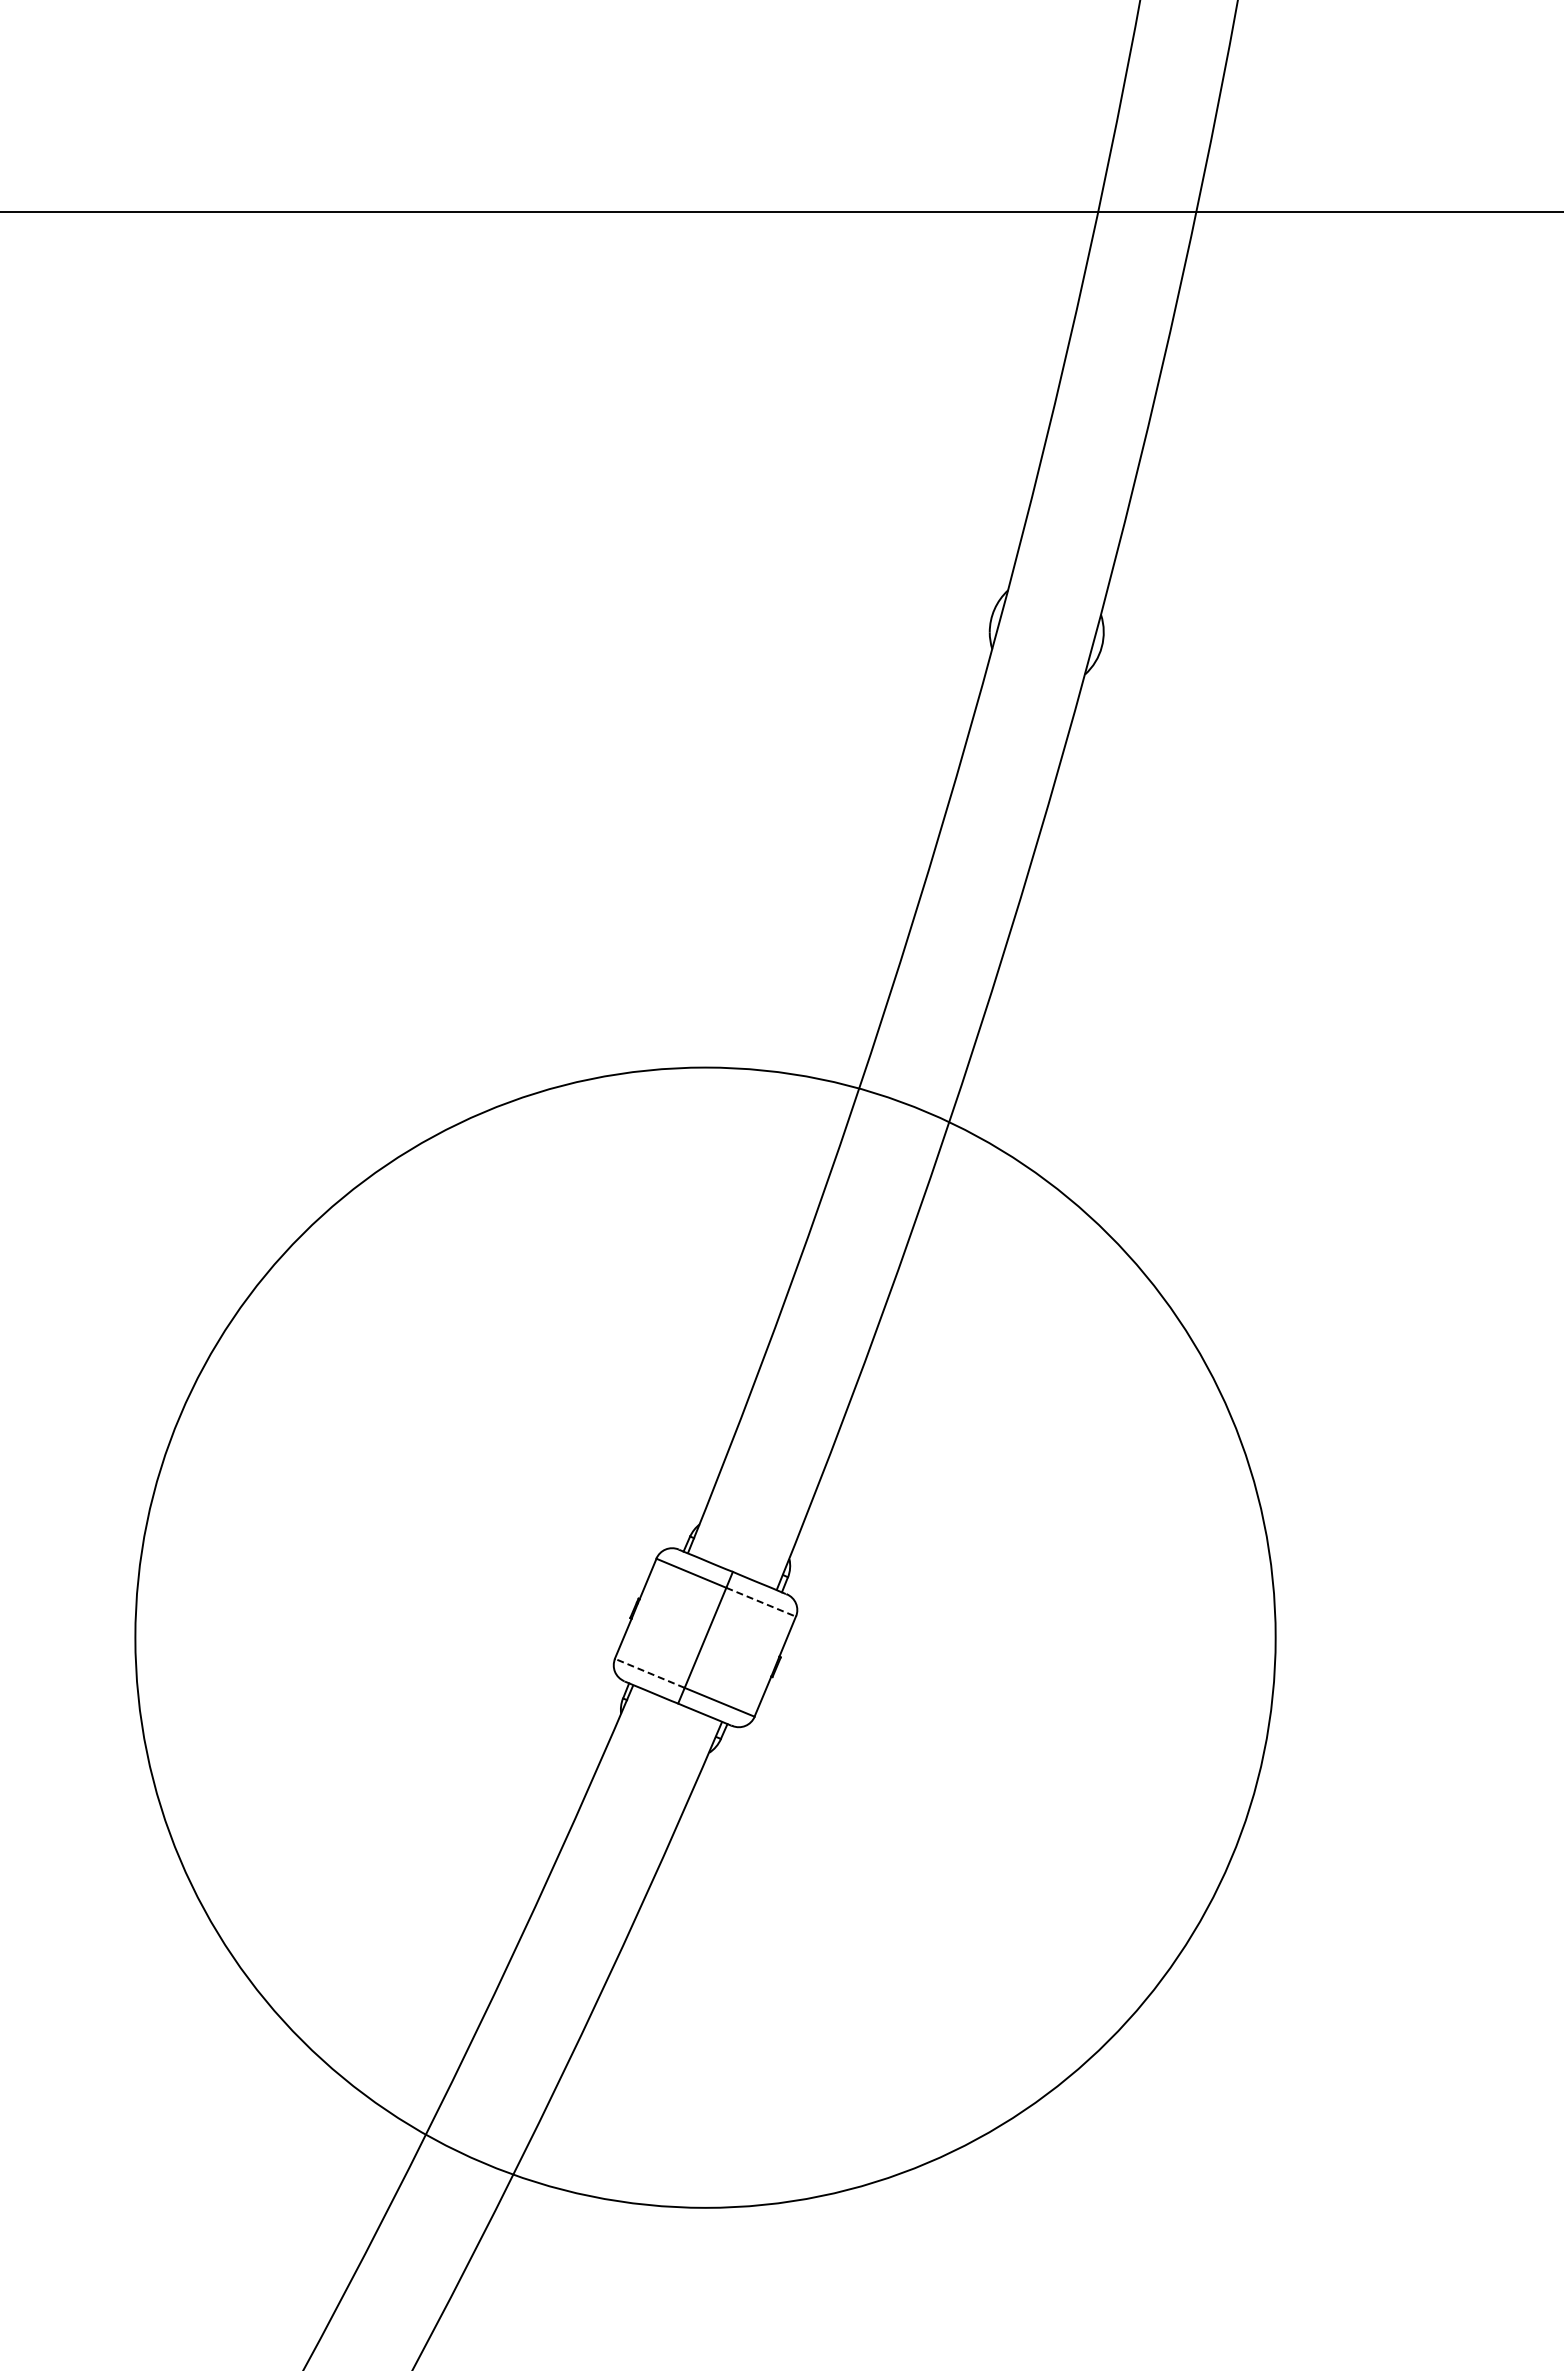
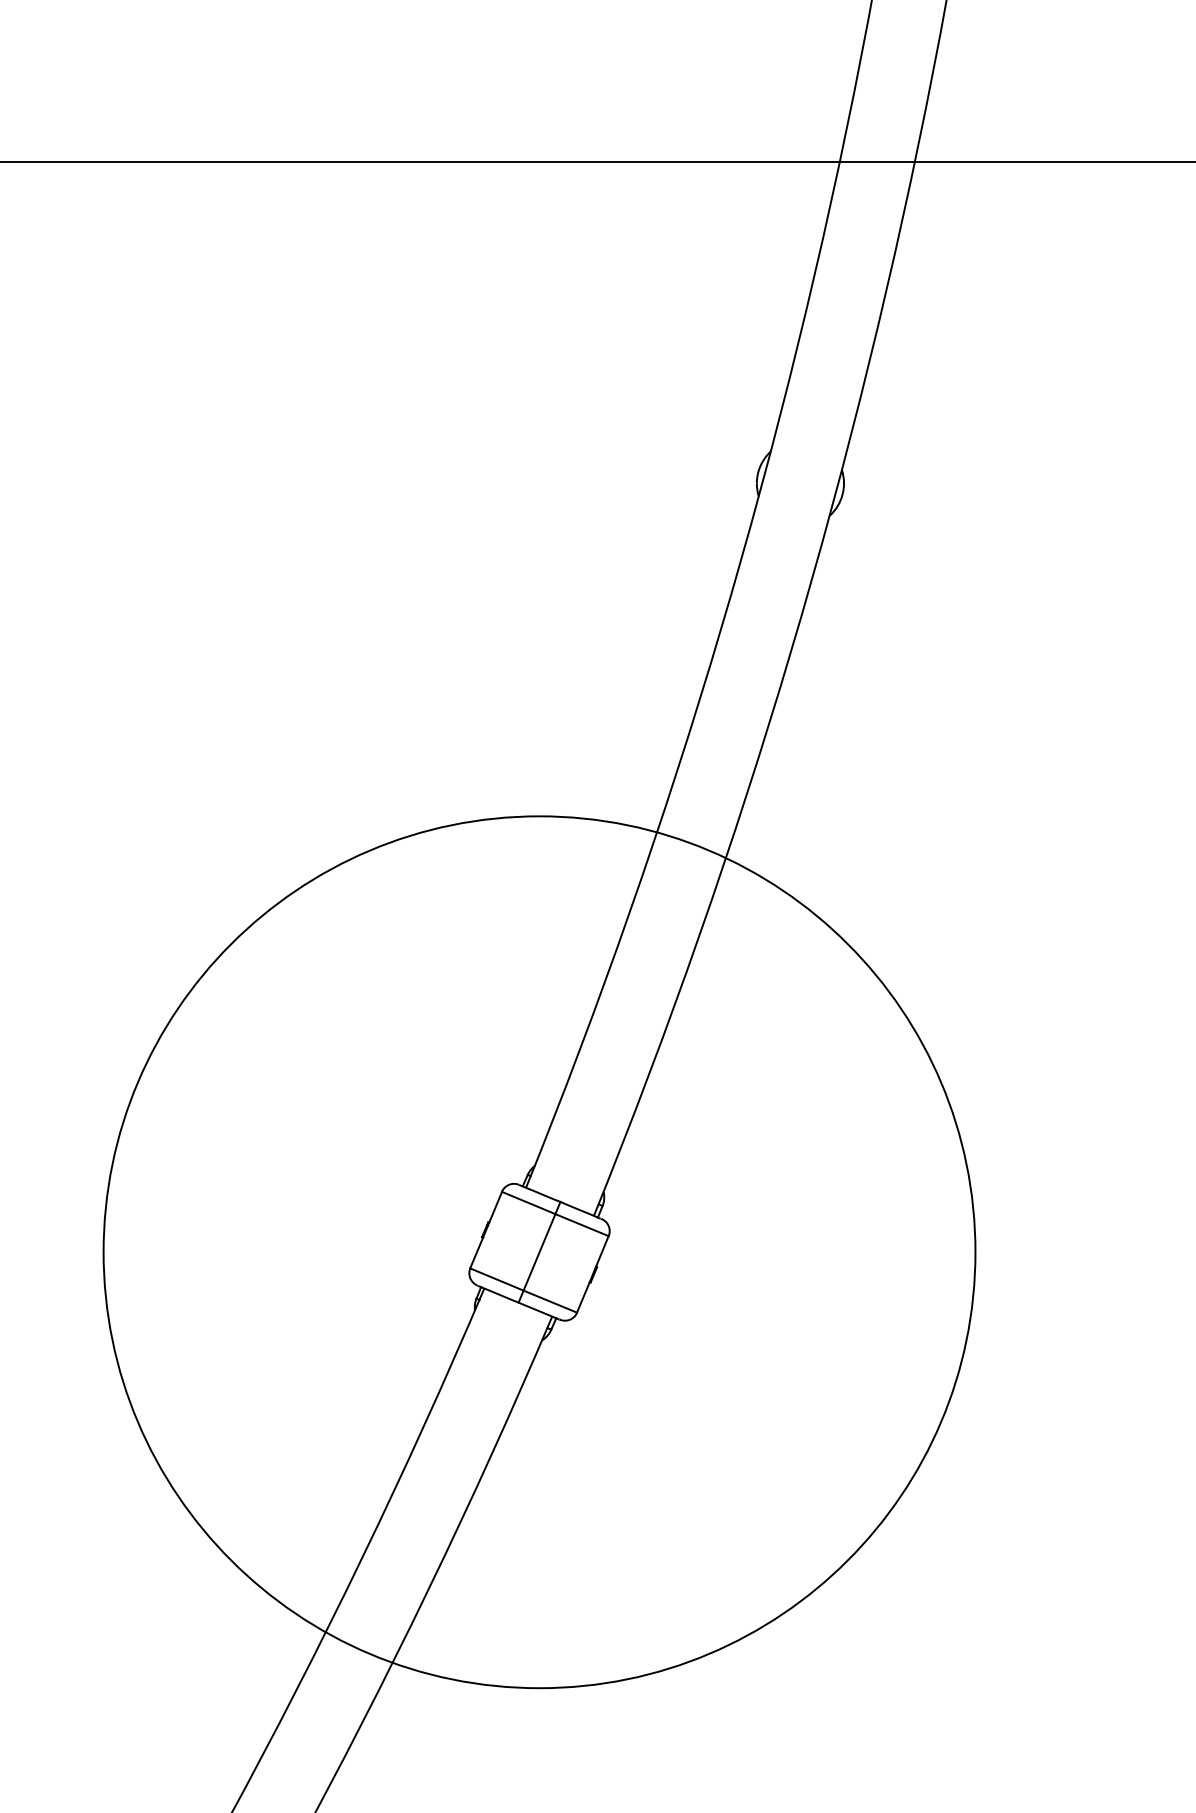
line: (761, 1602) -> (582, 1225), dashed -> solid
line: (649, 1673) -> (496, 1279), dashed -> solid

